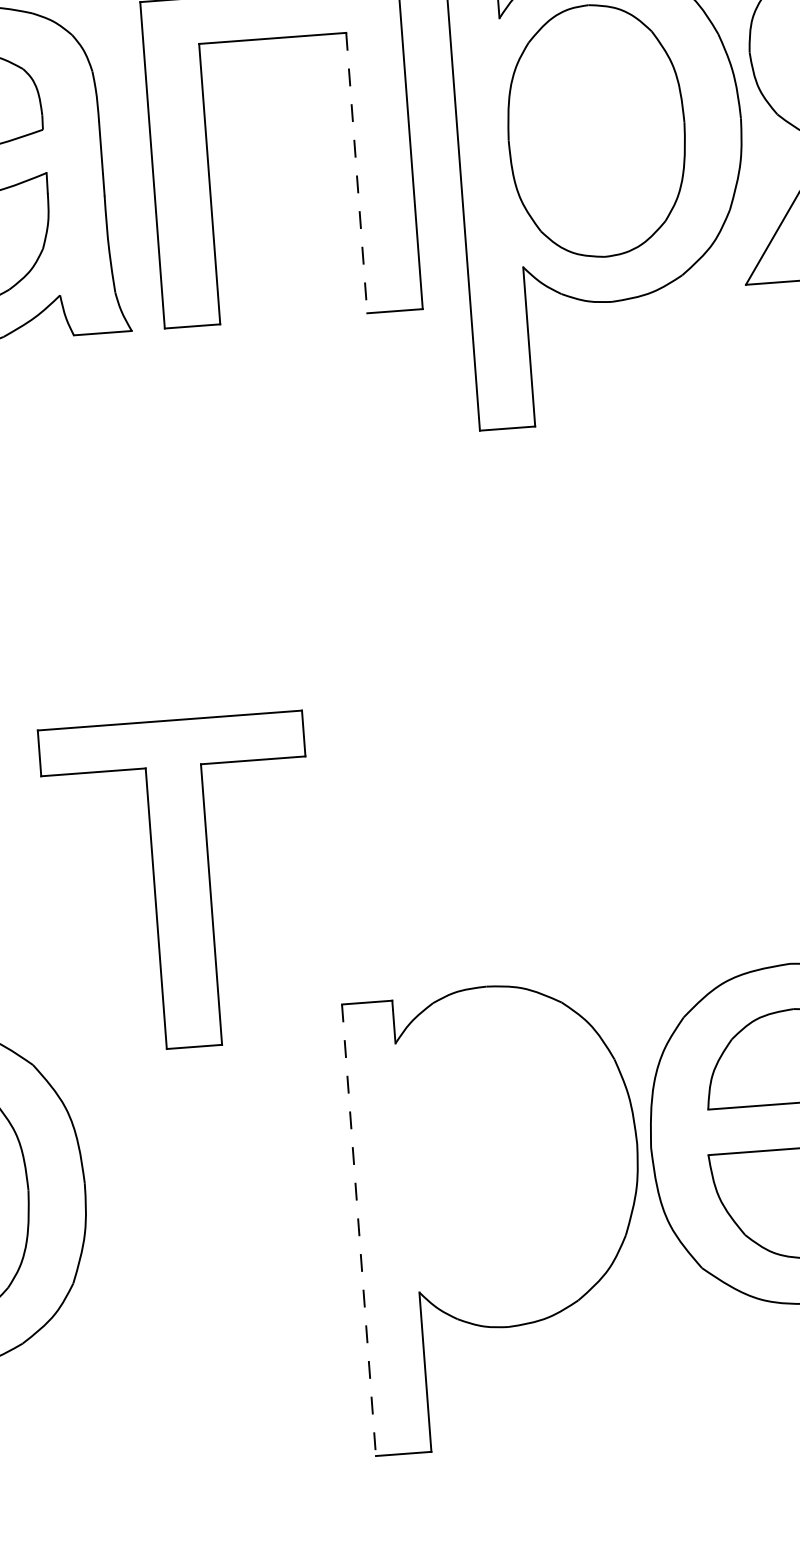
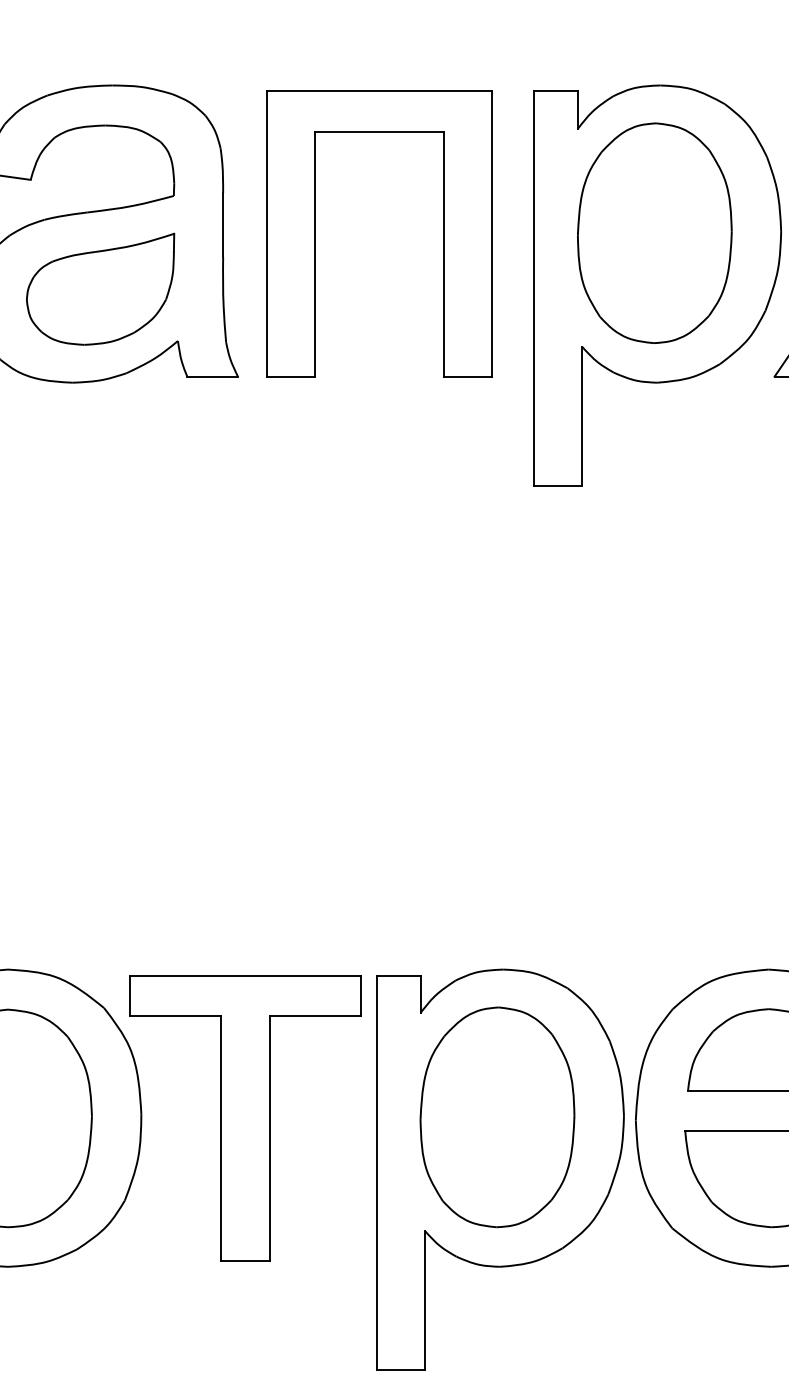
line: (356, 173) -> (443, 254), dashed -> solid
part: (182, 883) -> (245, 1118), moved
part: (492, 1156) -> (497, 1117), added
line: (358, 1230) -> (376, 1173), dashed -> solid

